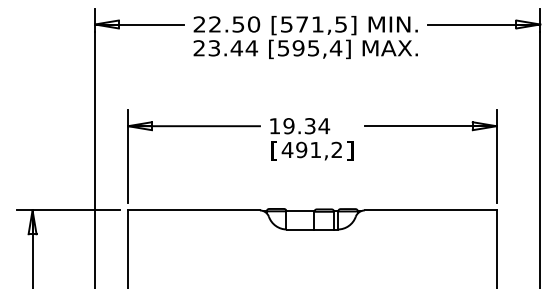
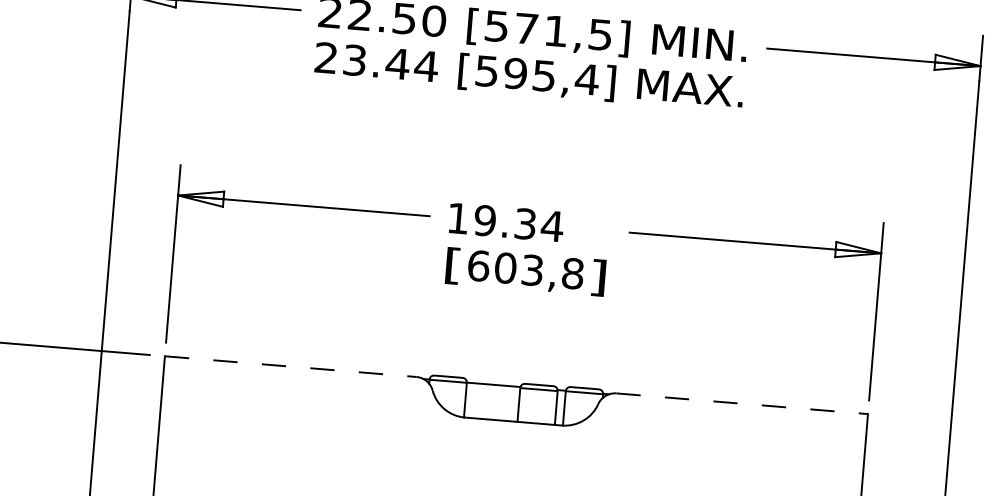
text: (311, 149) -> (524, 268), 491,2 -> 603,8
line: (194, 210) -> (291, 366), solid -> dashed
line: (430, 210) -> (741, 403), solid -> dashed

